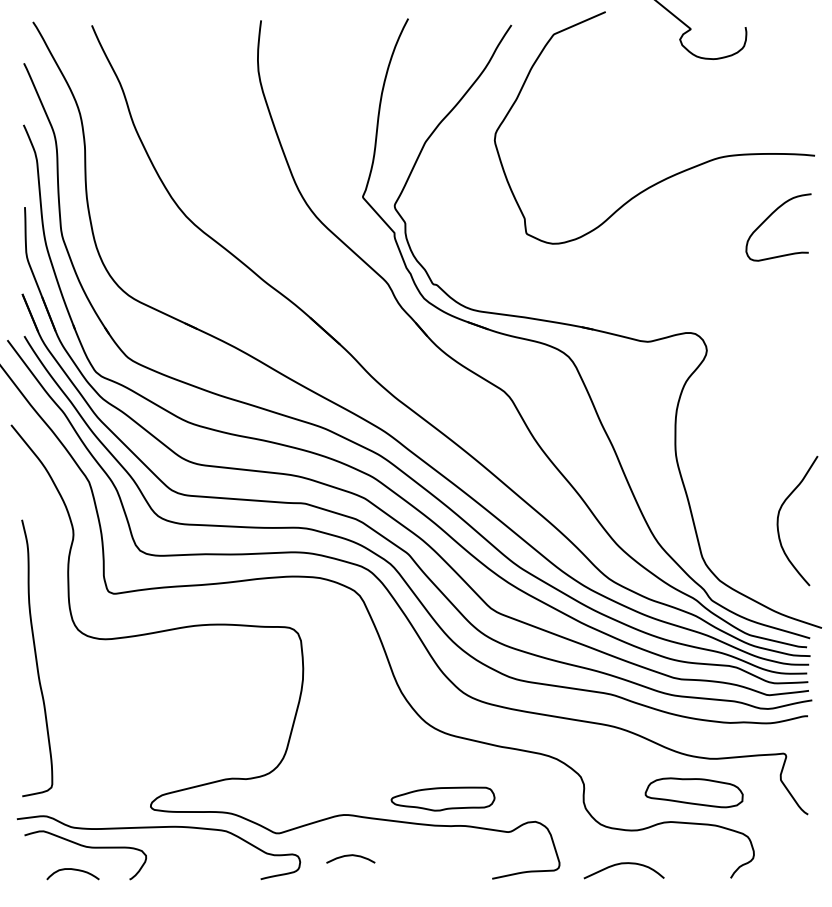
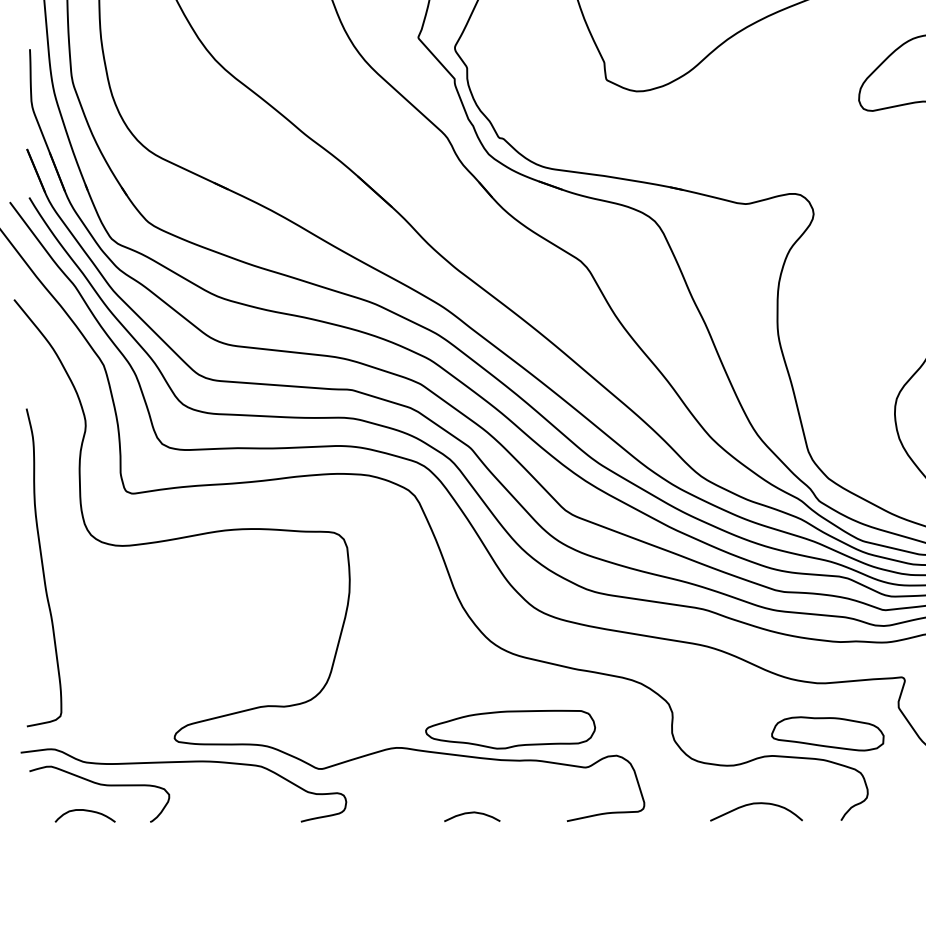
part: (693, 792) -> (827, 733), moved
part: (442, 798) -> (509, 728), size x1.43
curve: (350, 856) -> (471, 813), moved
curve: (623, 864) -> (755, 804), moved

